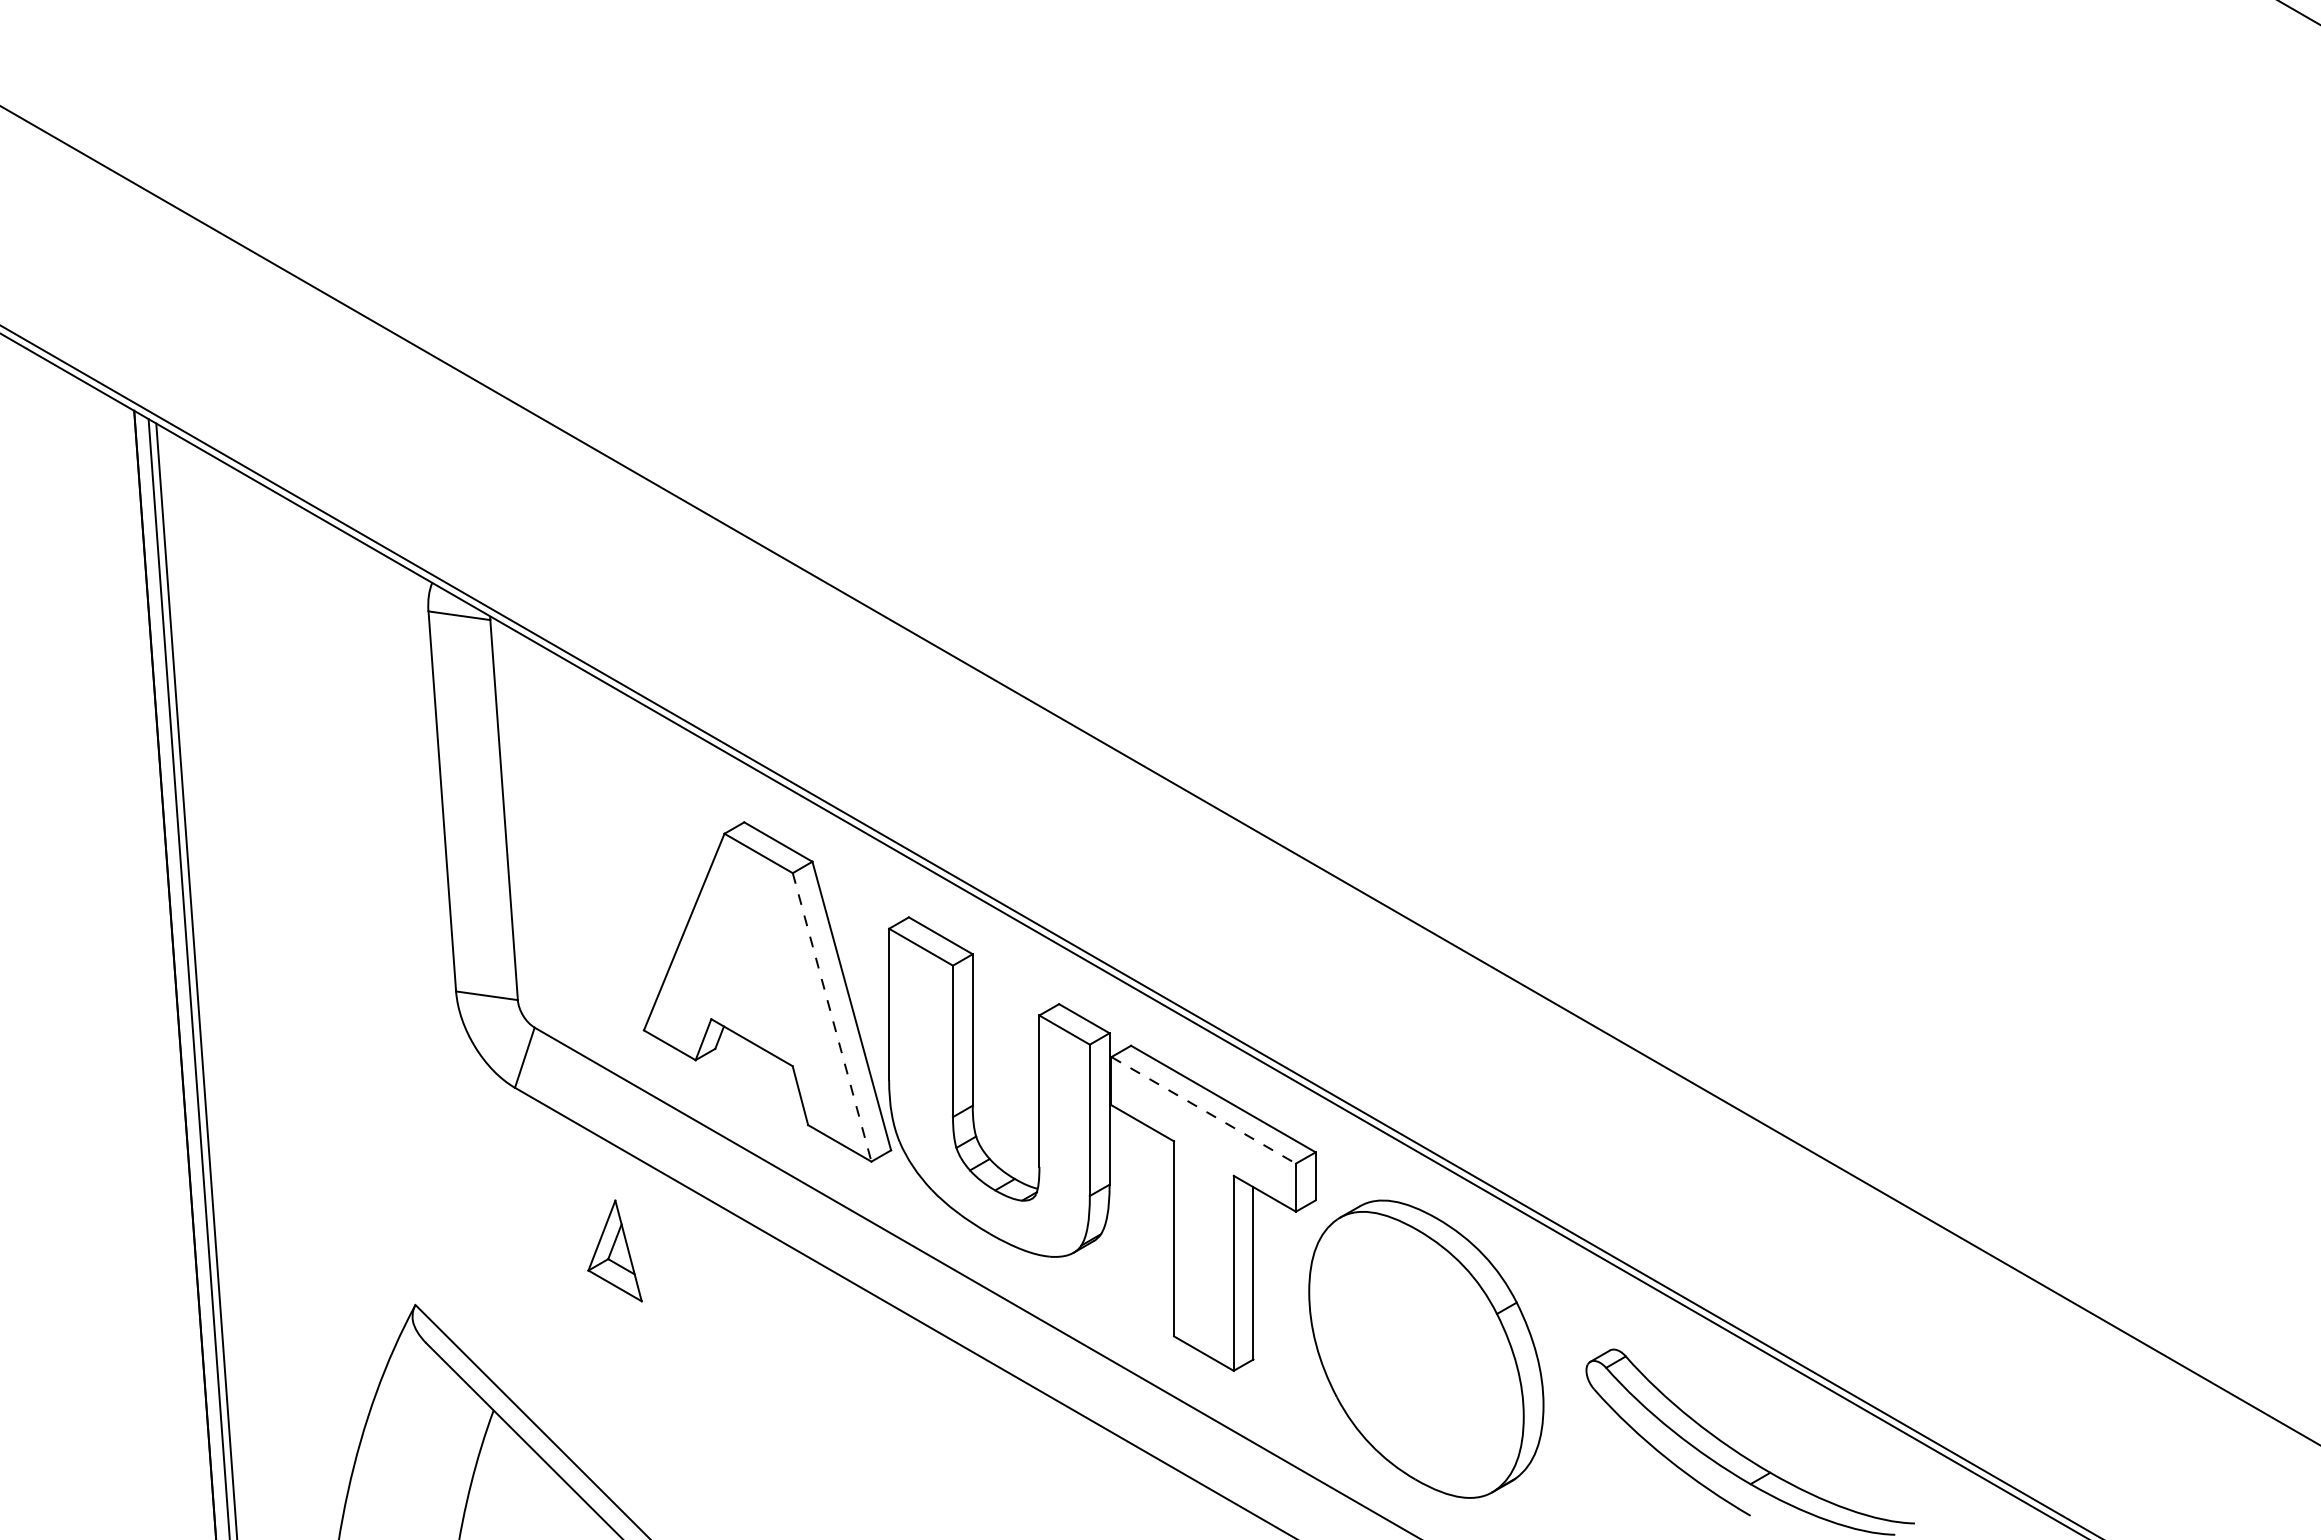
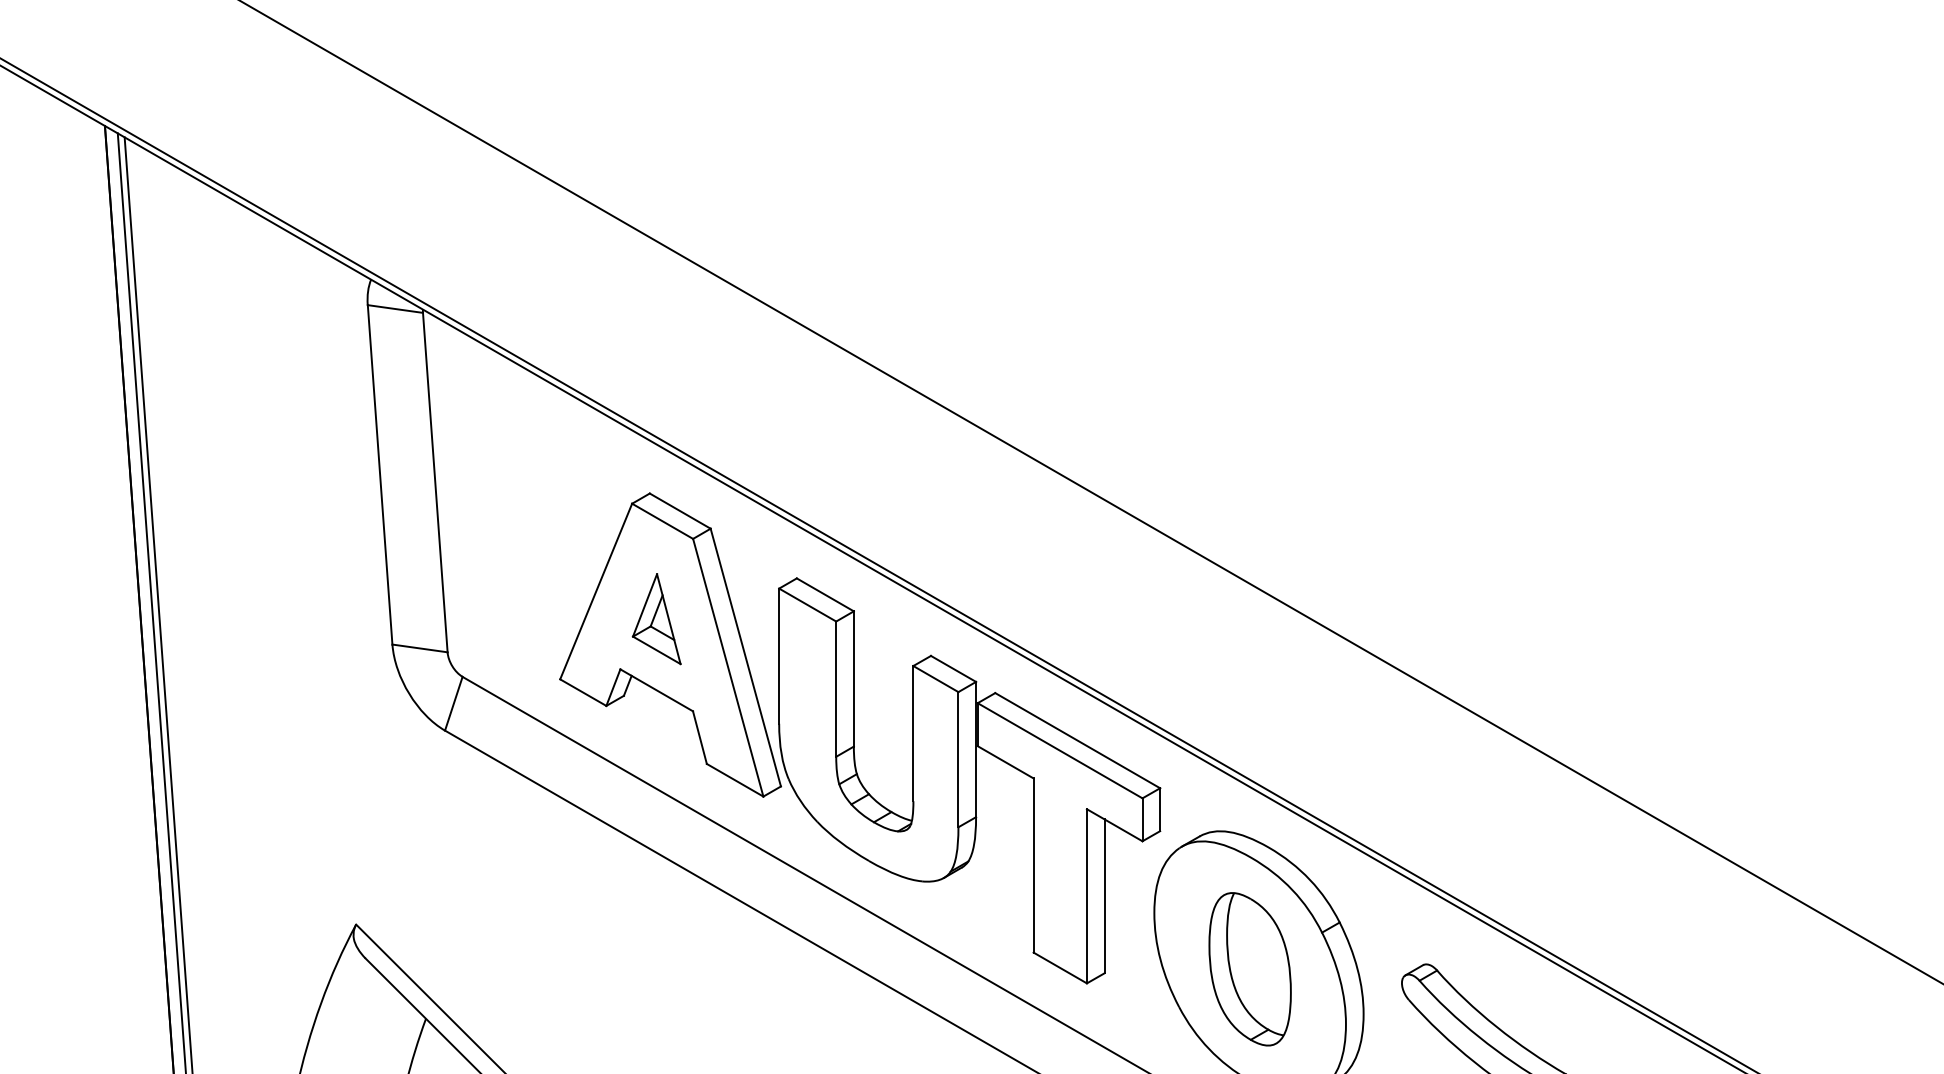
line: (832, 1017) -> (728, 667), dashed -> solid
line: (1203, 1110) -> (1059, 750), dashed -> solid
part: (614, 1250) -> (656, 618), moved
part: (1416, 1354) -> (1250, 968), added

